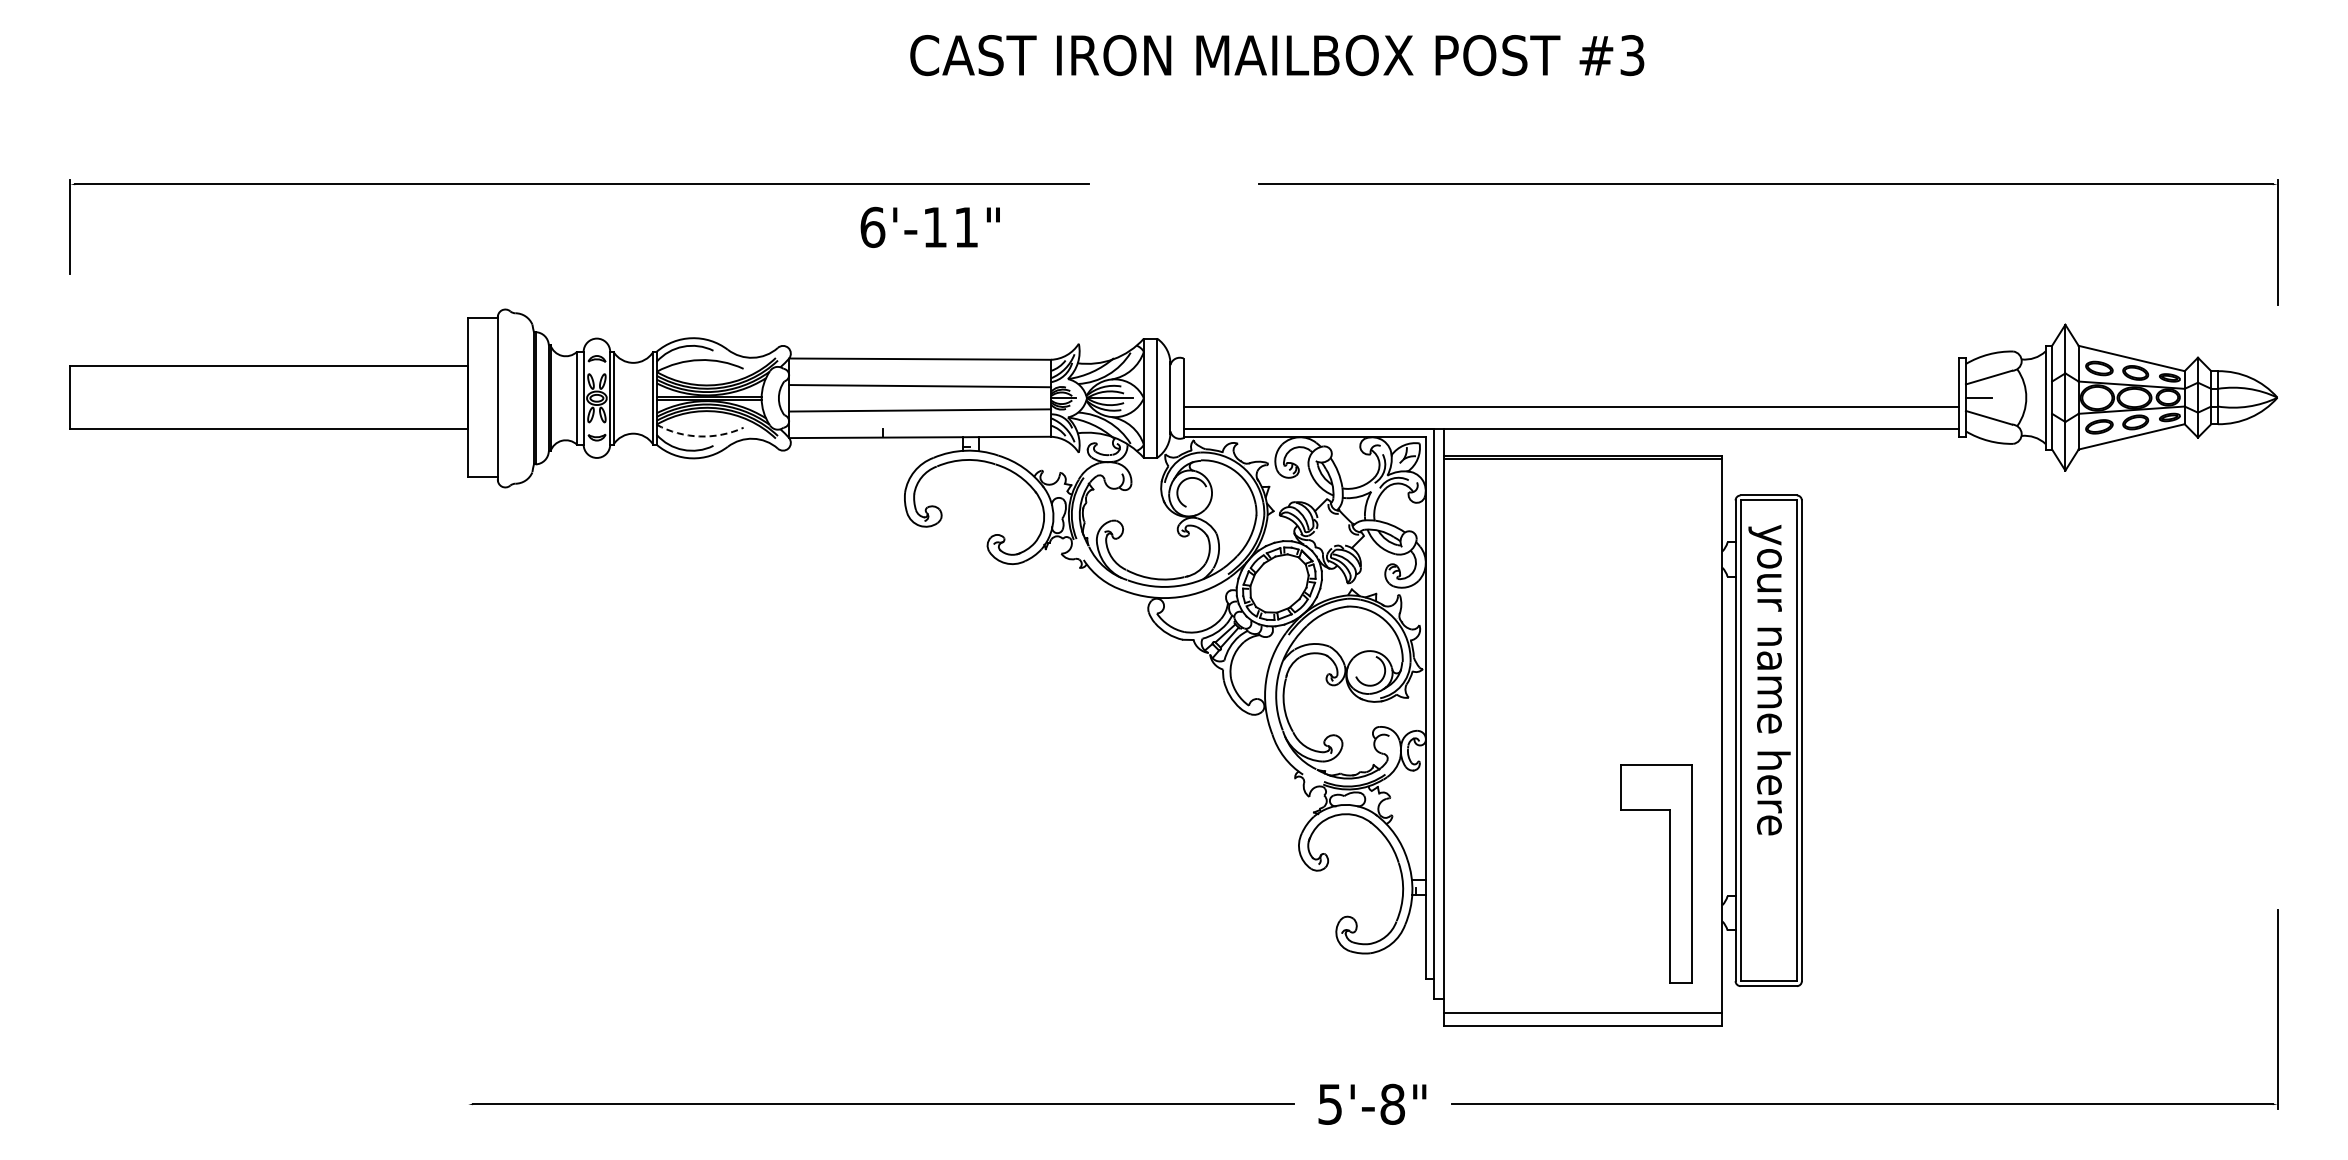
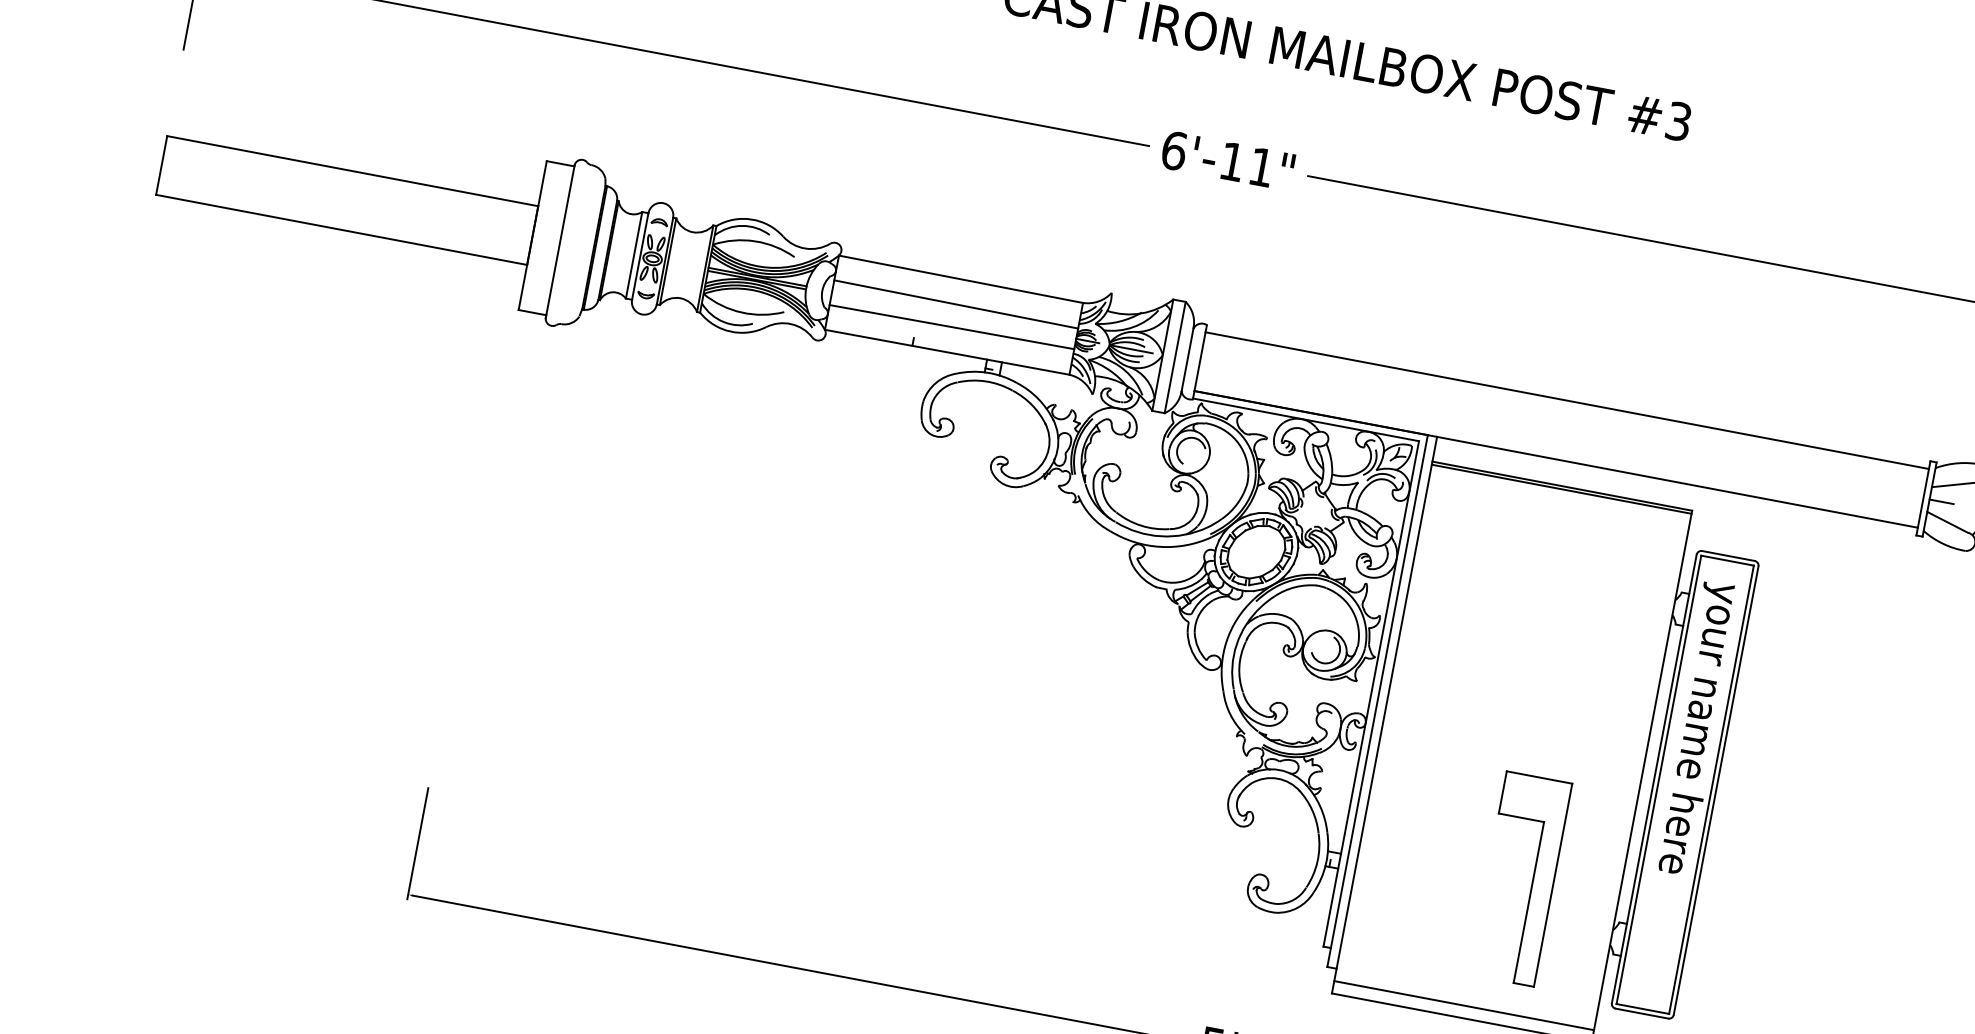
text: (929, 226) -> (1227, 159), moved
line: (1571, 407) -> (1567, 400), moved
arc: (699, 436) -> (741, 312), dashed -> solid
part: (1669, 873) -> (1532, 881), moved
line: (468, 1049) -> (418, 843), added

